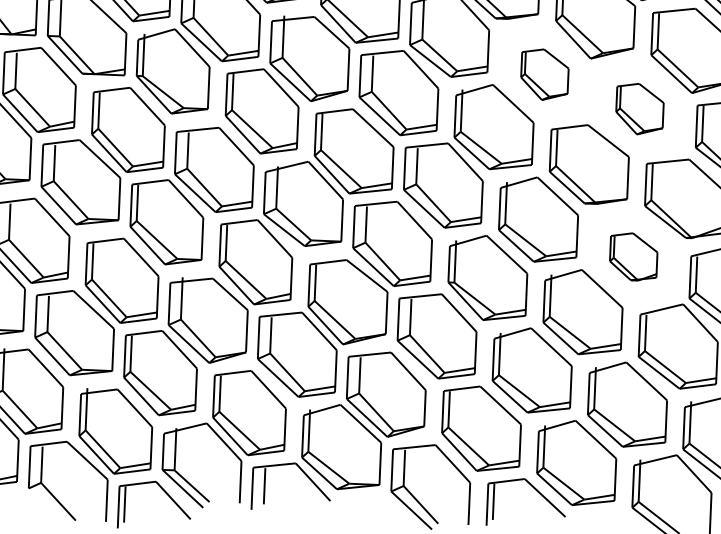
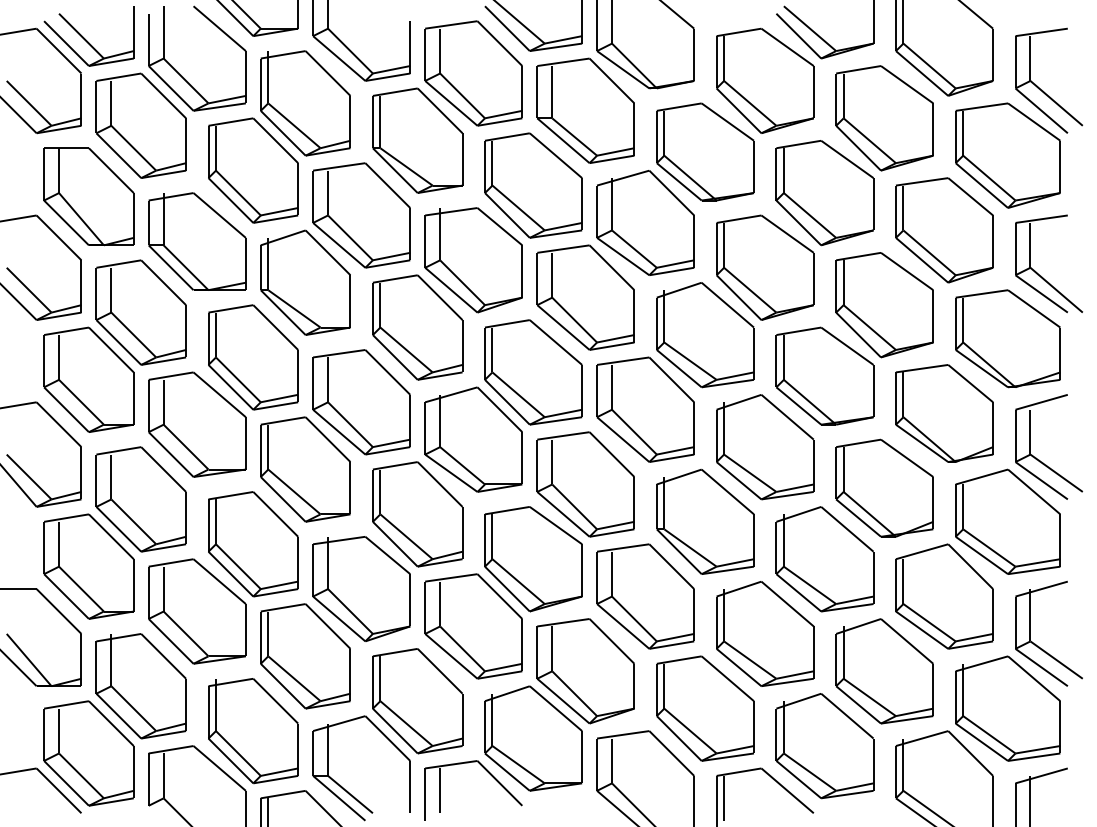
part: (545, 74) -> (765, 267), size x1.67
part: (639, 109) -> (884, 305), size x1.67
part: (633, 256) -> (884, 487), size x1.67

